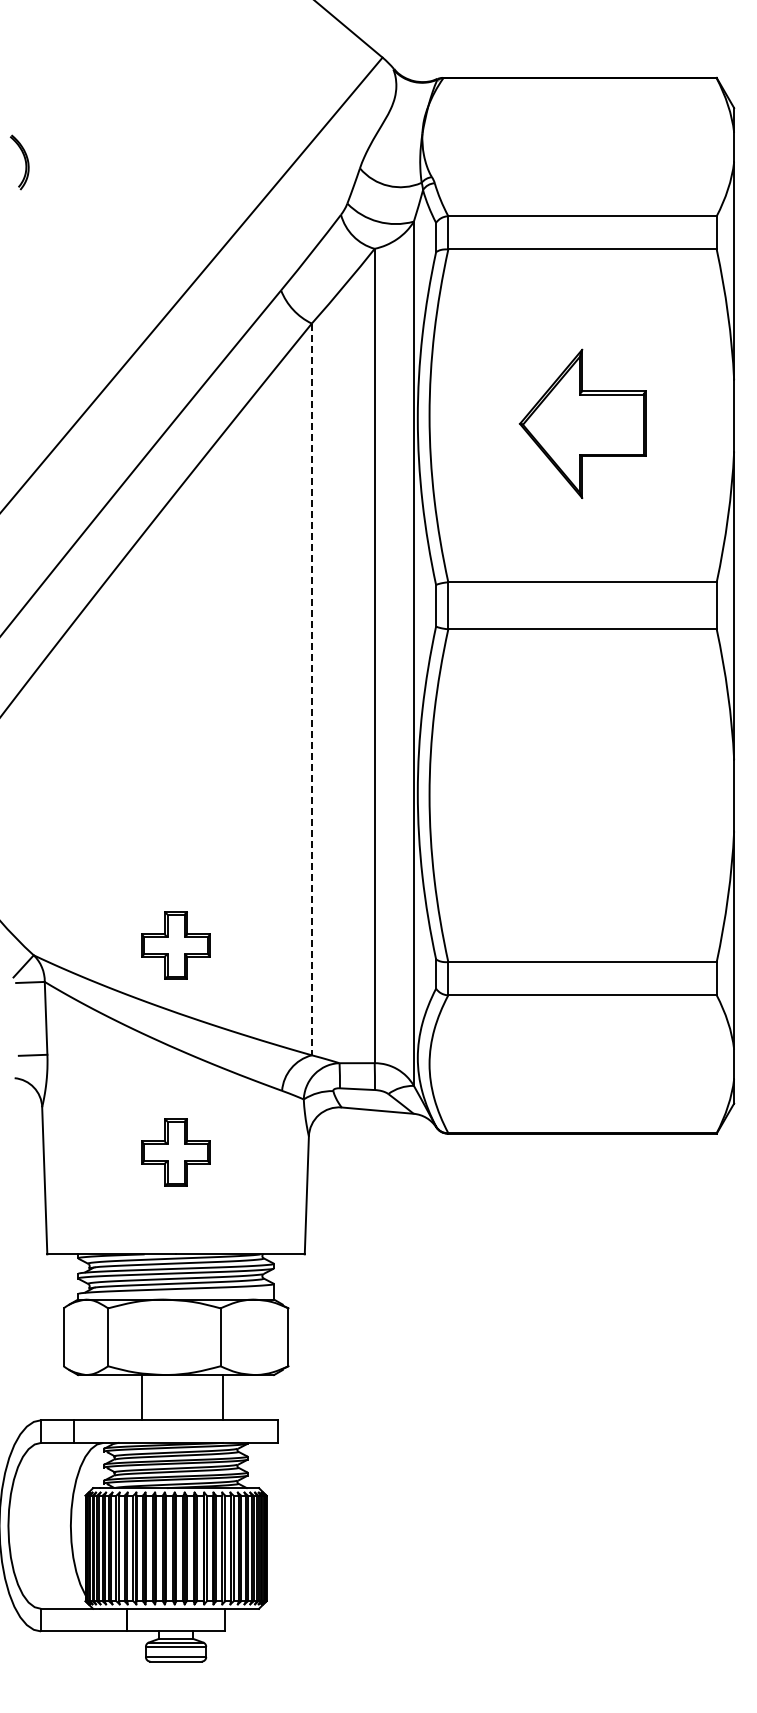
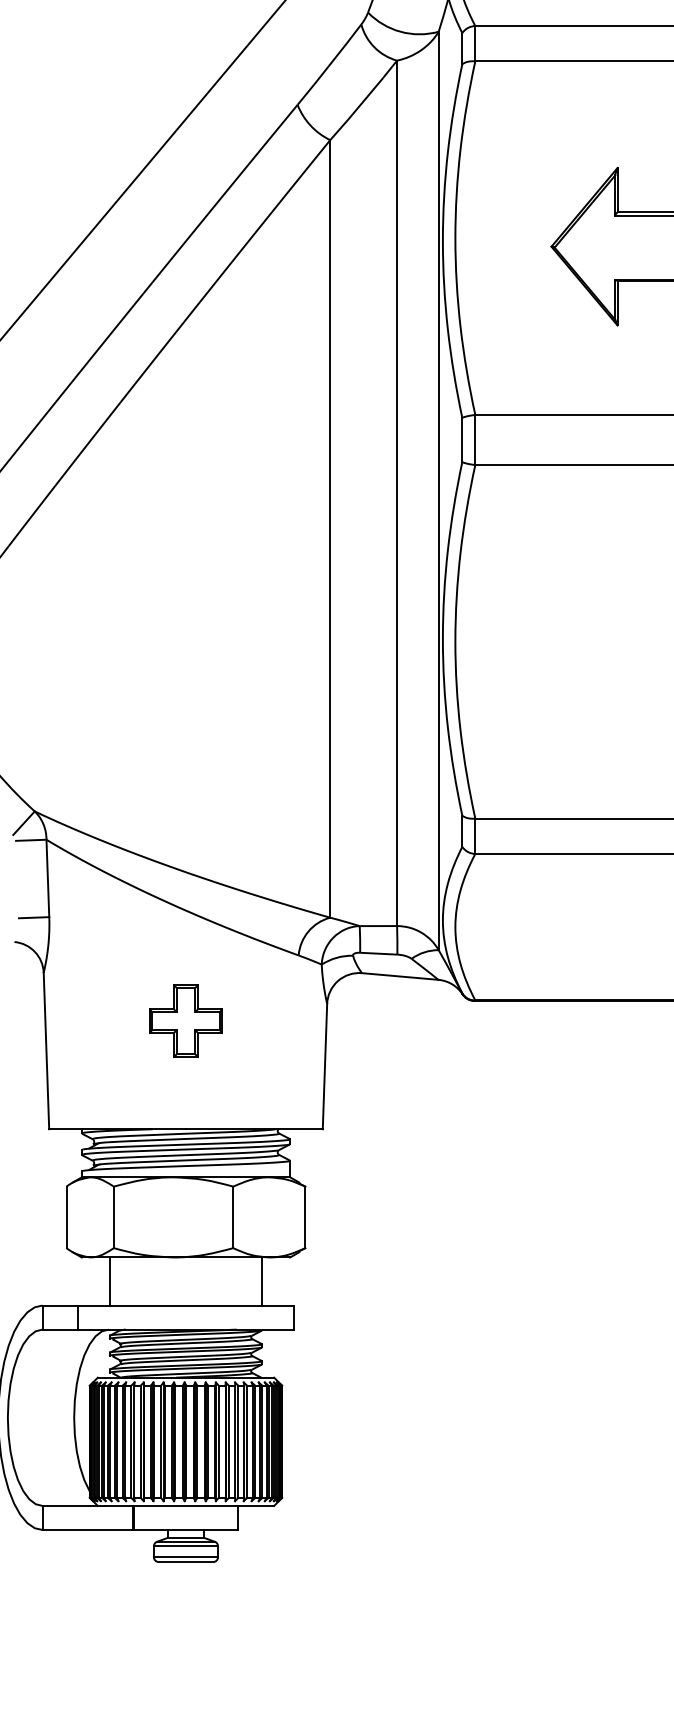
line: (311, 689) -> (329, 528), dashed -> solid
part: (175, 945) -> (185, 801), removed
line: (142, 1397) -> (109, 1281), moved
line: (222, 1397) -> (261, 1281), moved

